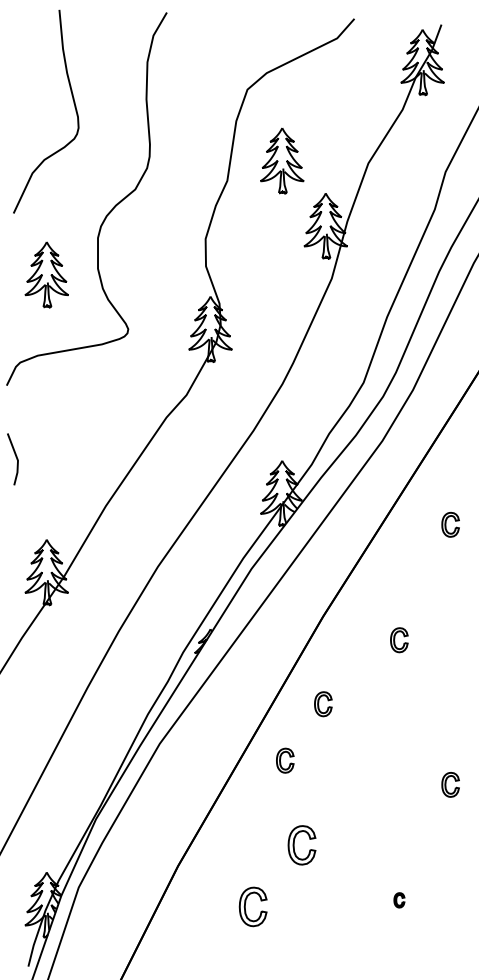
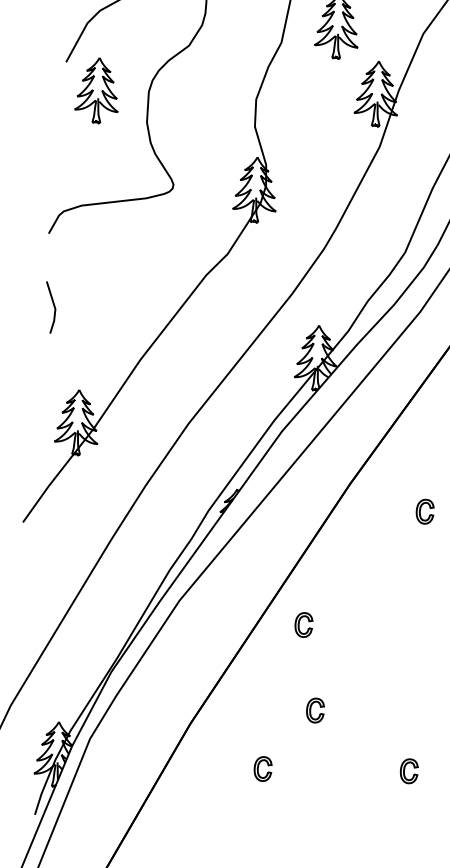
part: (46, 274) -> (97, 90), moved
part: (323, 704) -> (345, 571), removed
part: (301, 845) -> (314, 710), size x0.62
part: (399, 900) -> (409, 771), size x1.67
part: (253, 906) -> (263, 768), size x0.62

